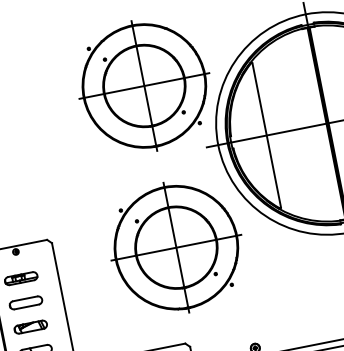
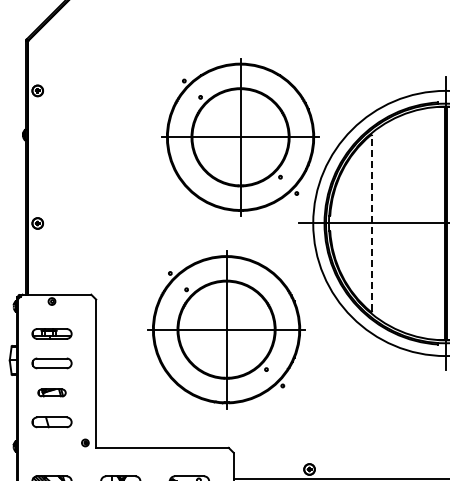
line: (266, 134) -> (372, 222), solid -> dashed
part: (176, 247) -> (226, 329), moved
part: (30, 326) -> (51, 392), size x0.7

